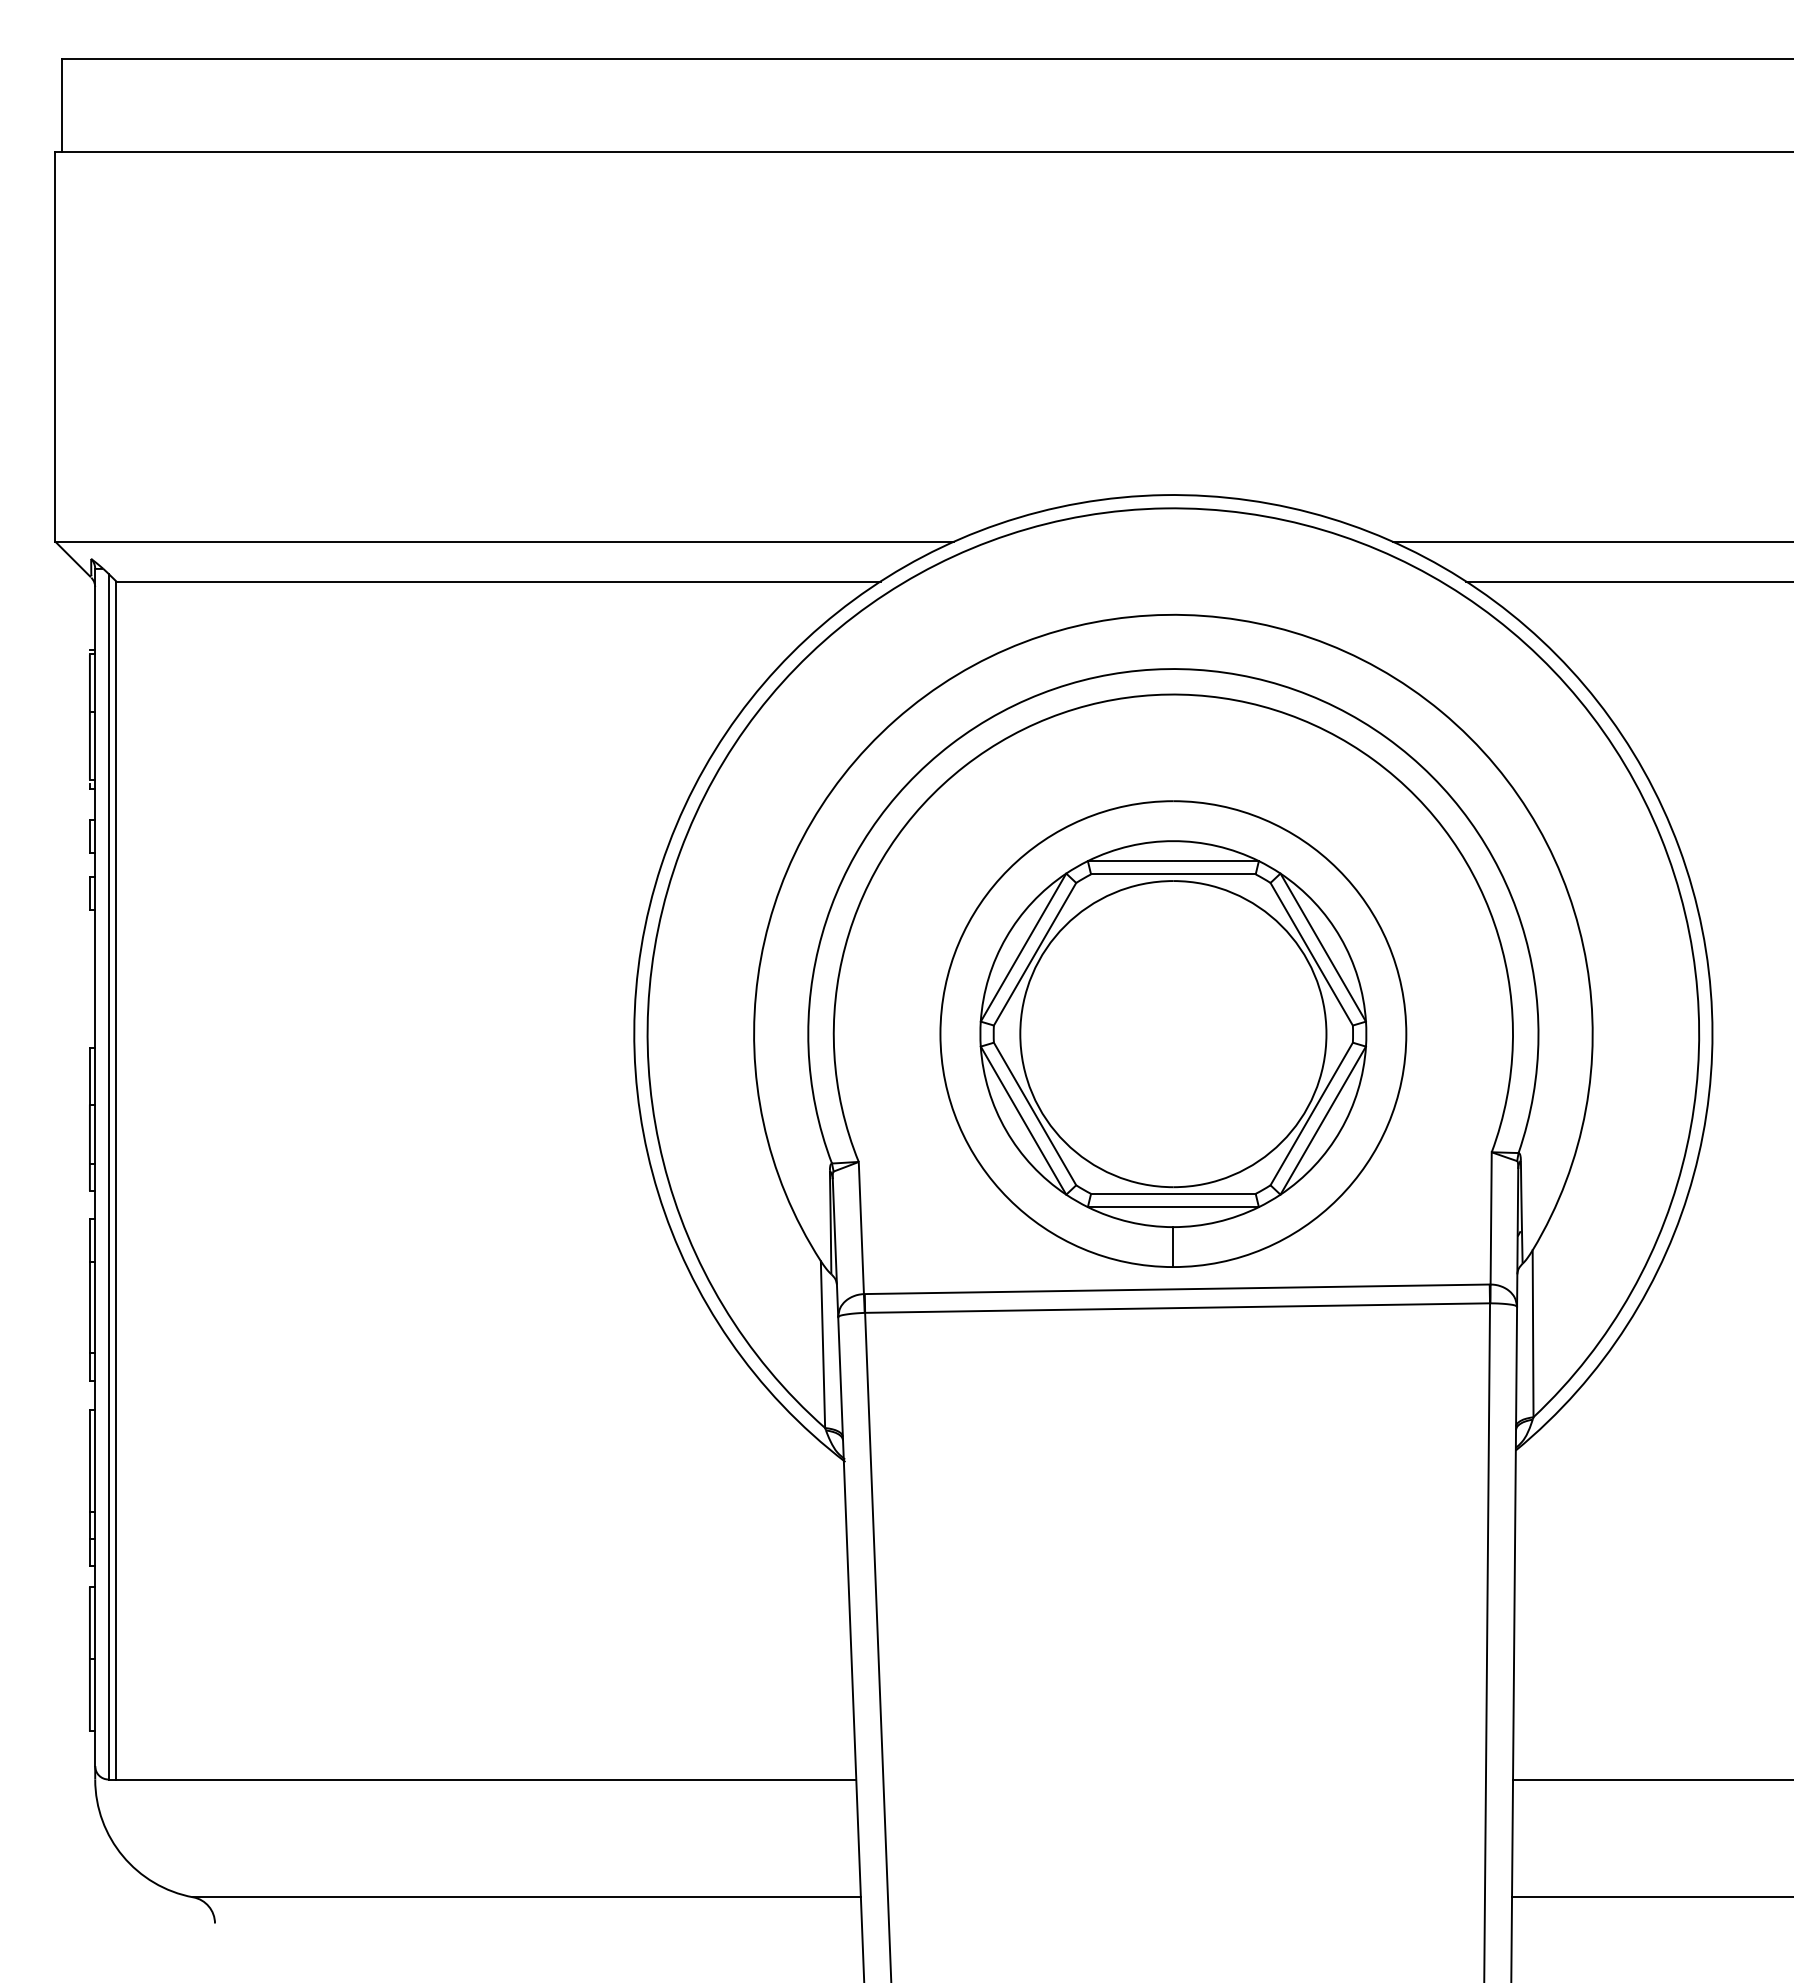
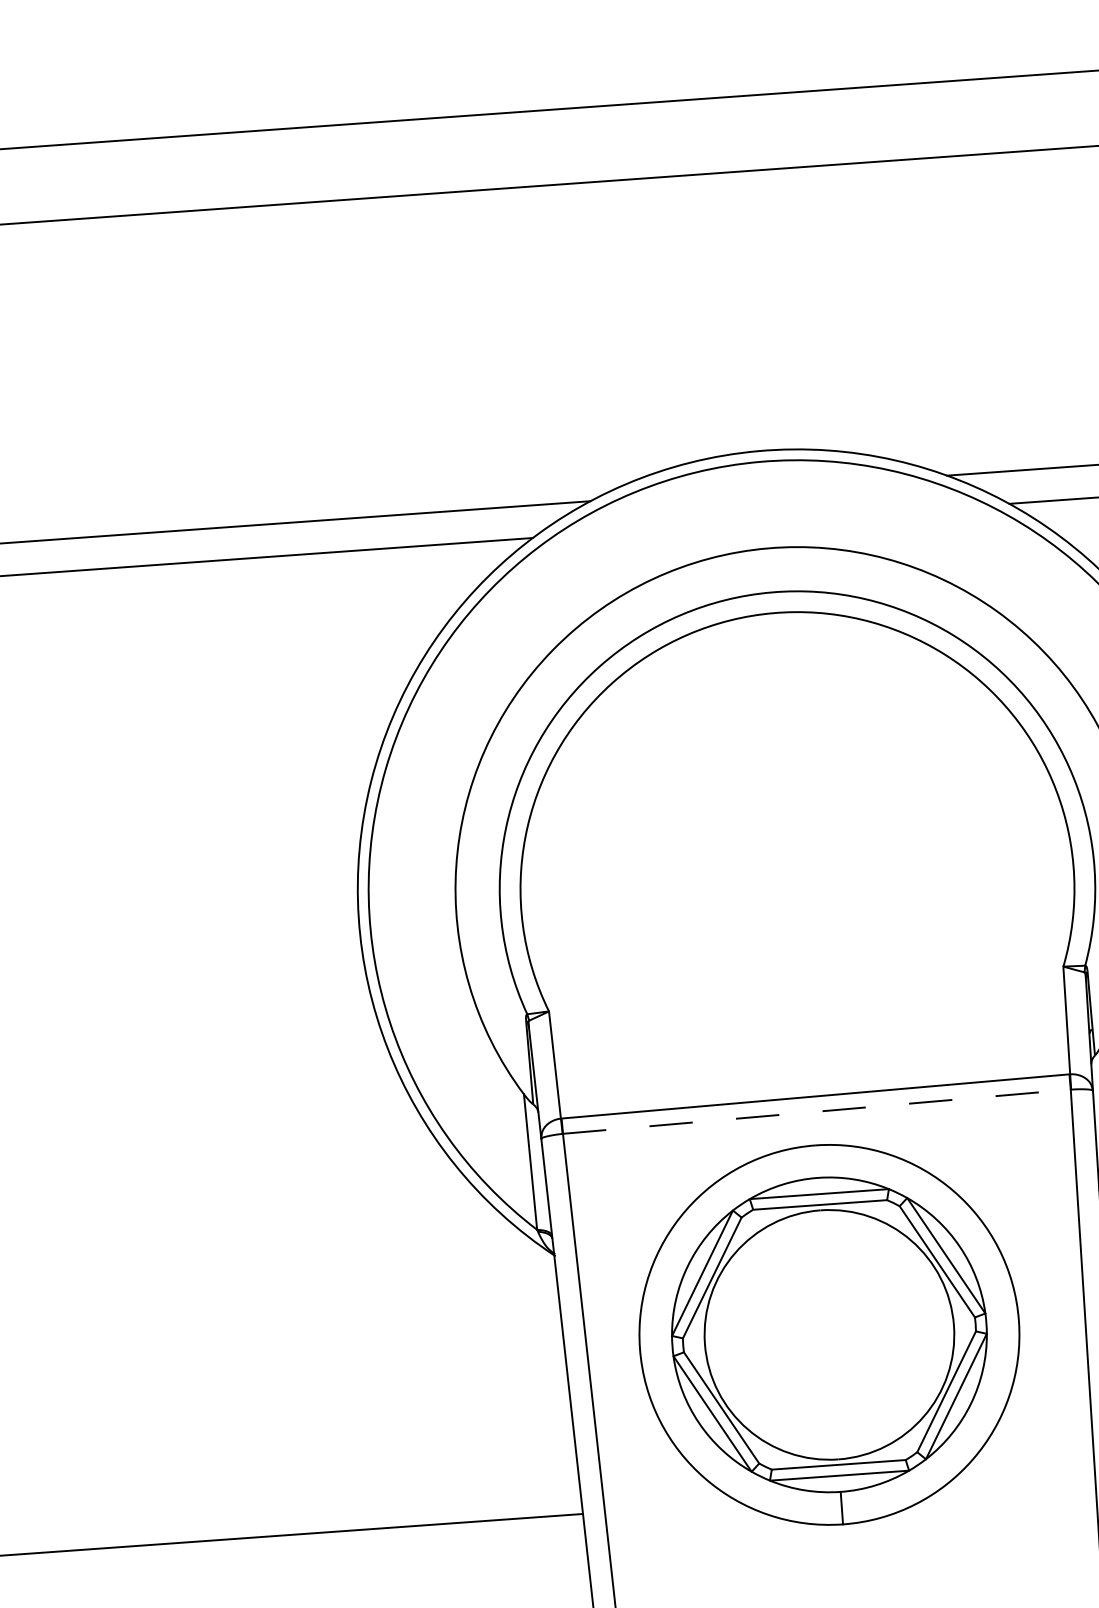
part: (1173, 1033) -> (829, 1334), moved
line: (1178, 1308) -> (817, 1112), solid -> dashed

